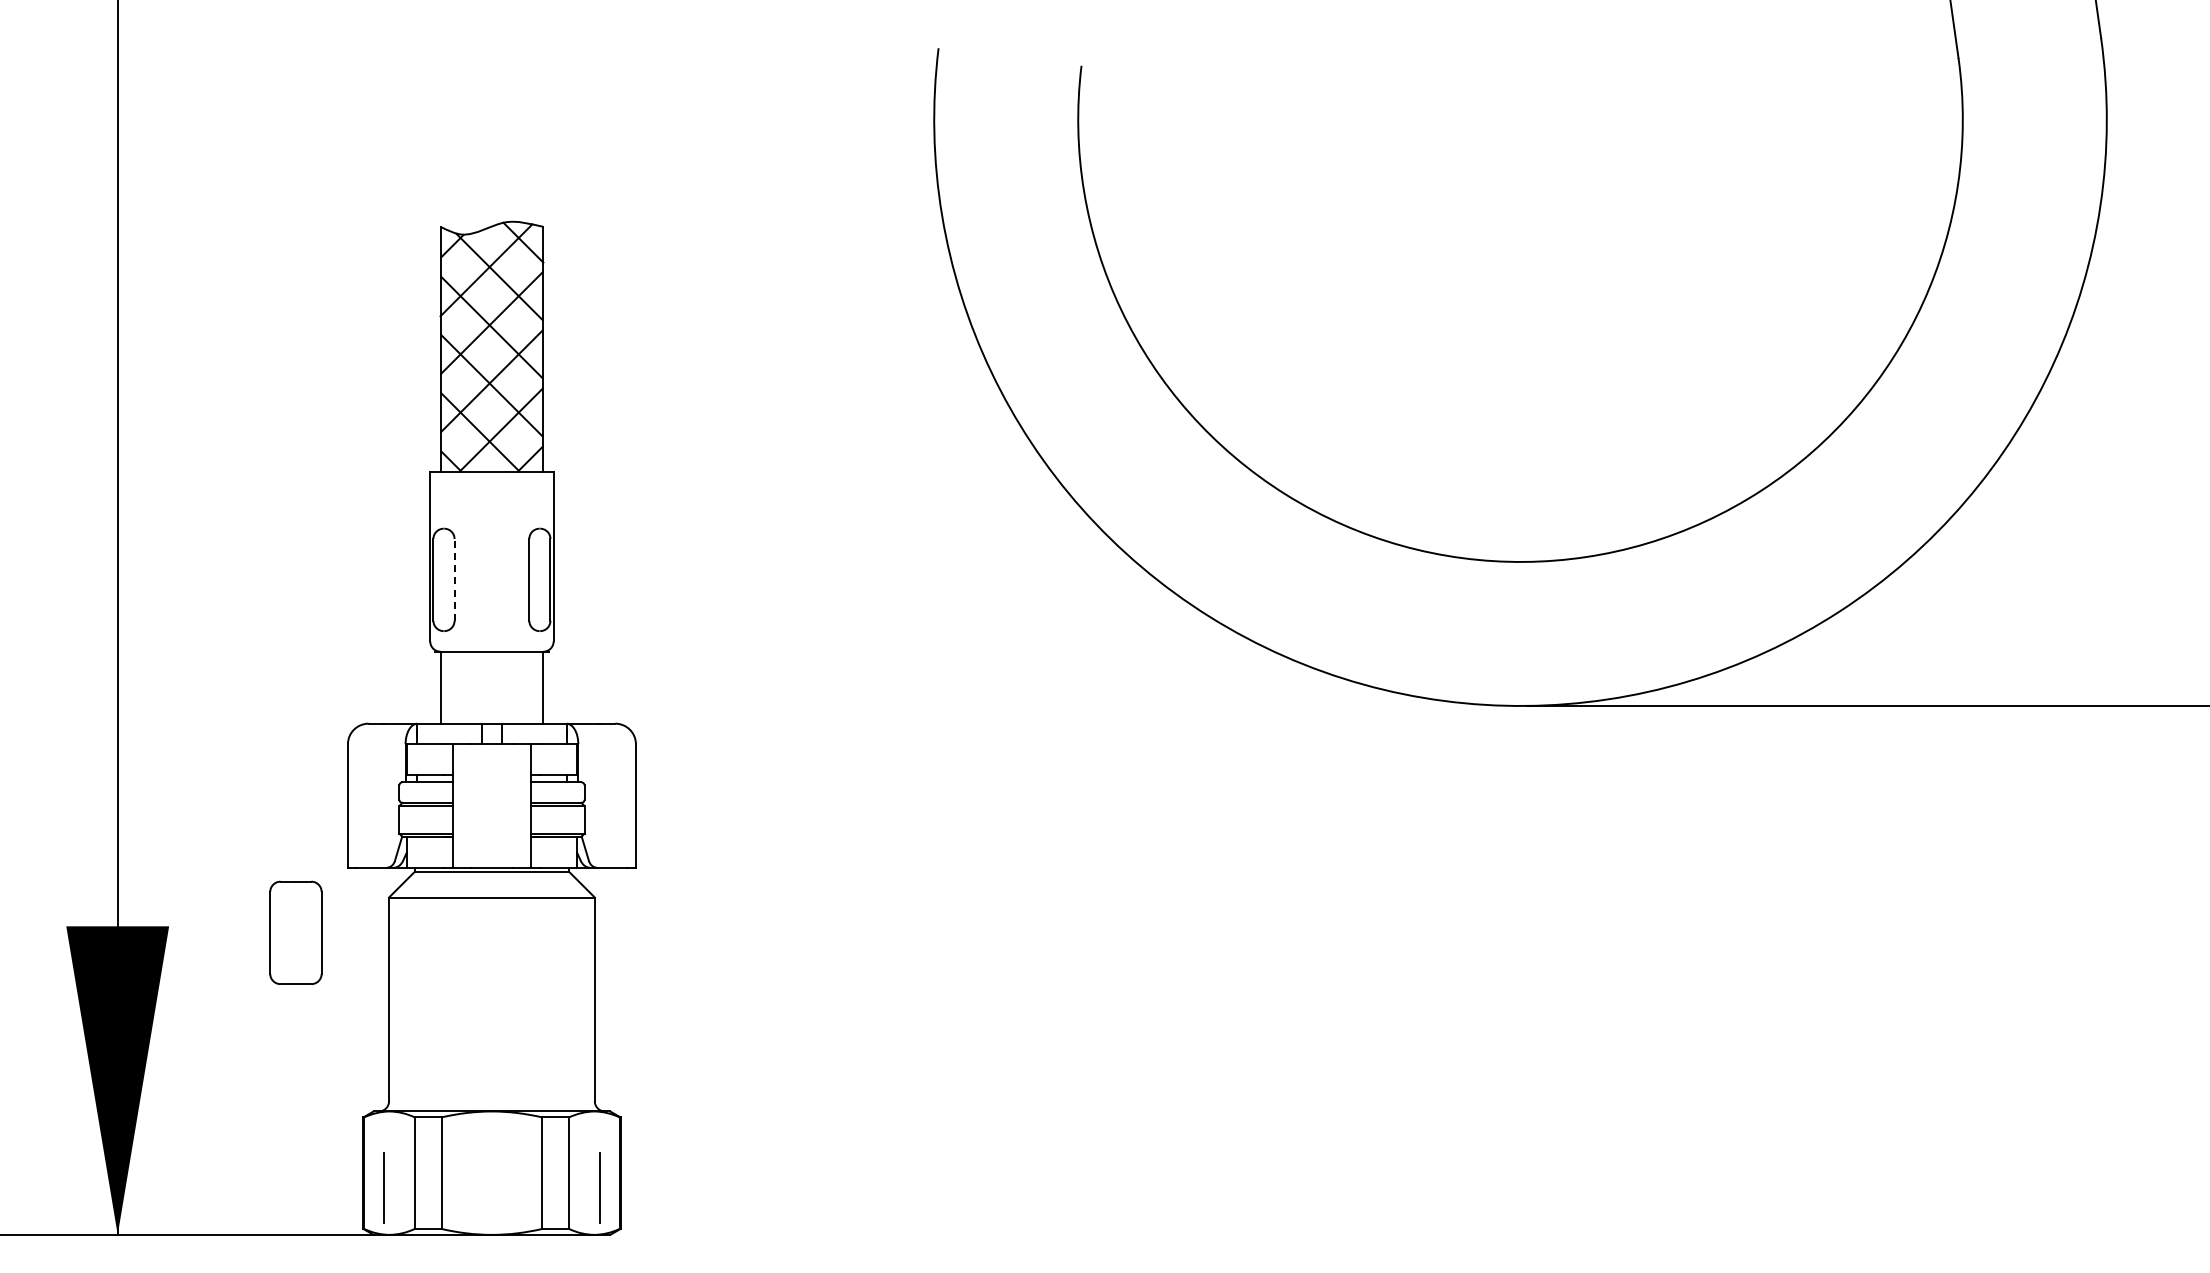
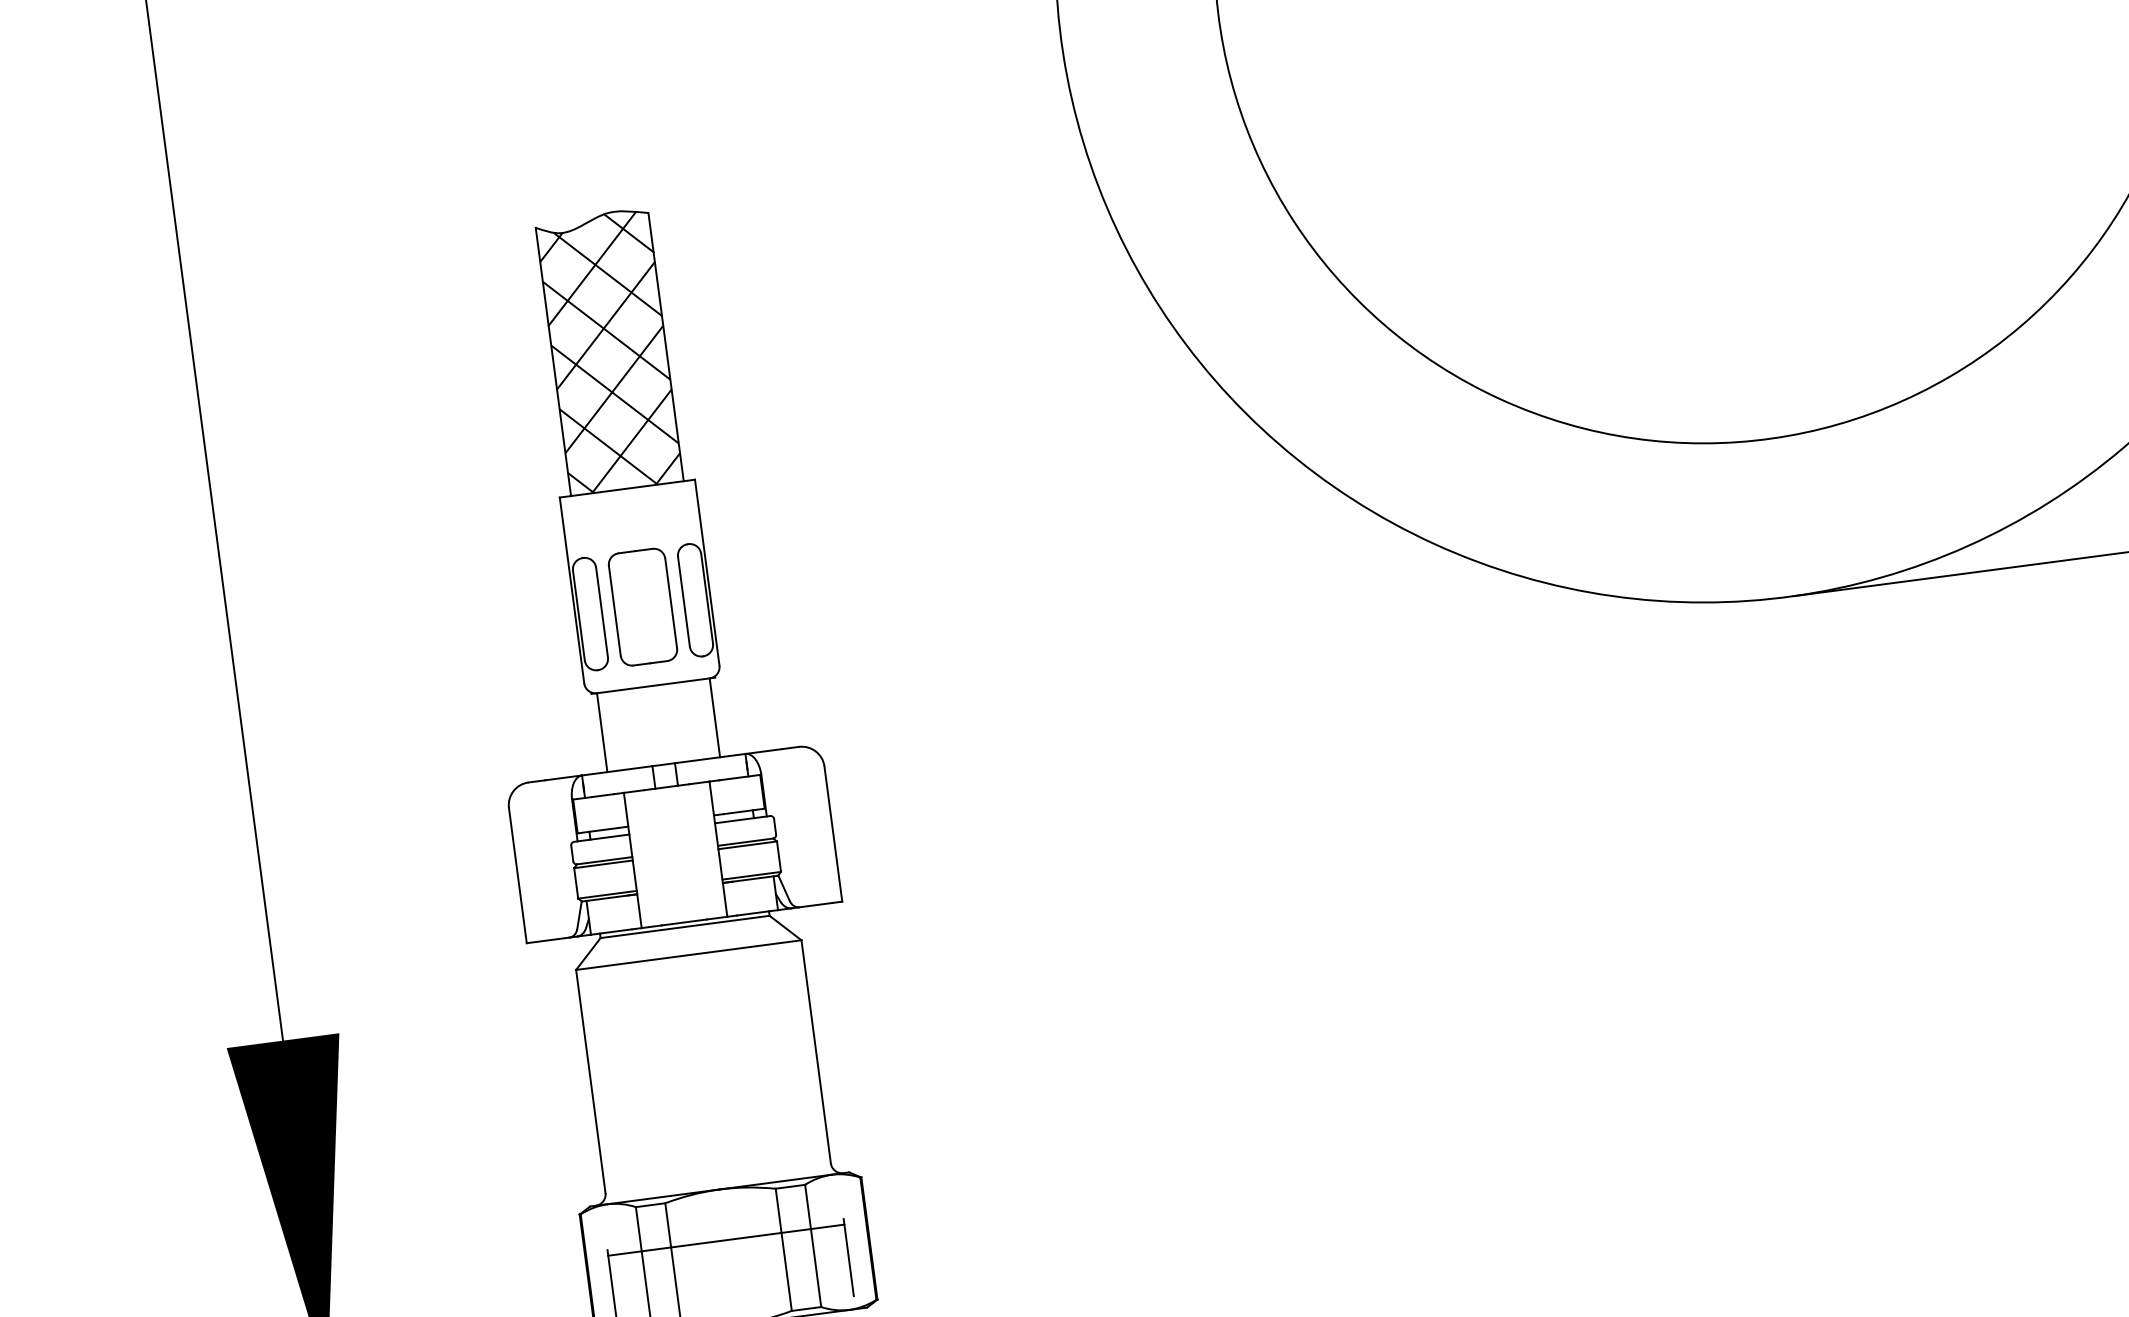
line: (454, 579) -> (601, 612), dashed -> solid
part: (295, 932) -> (642, 606), moved
line: (491, 1157) -> (725, 1239), added

